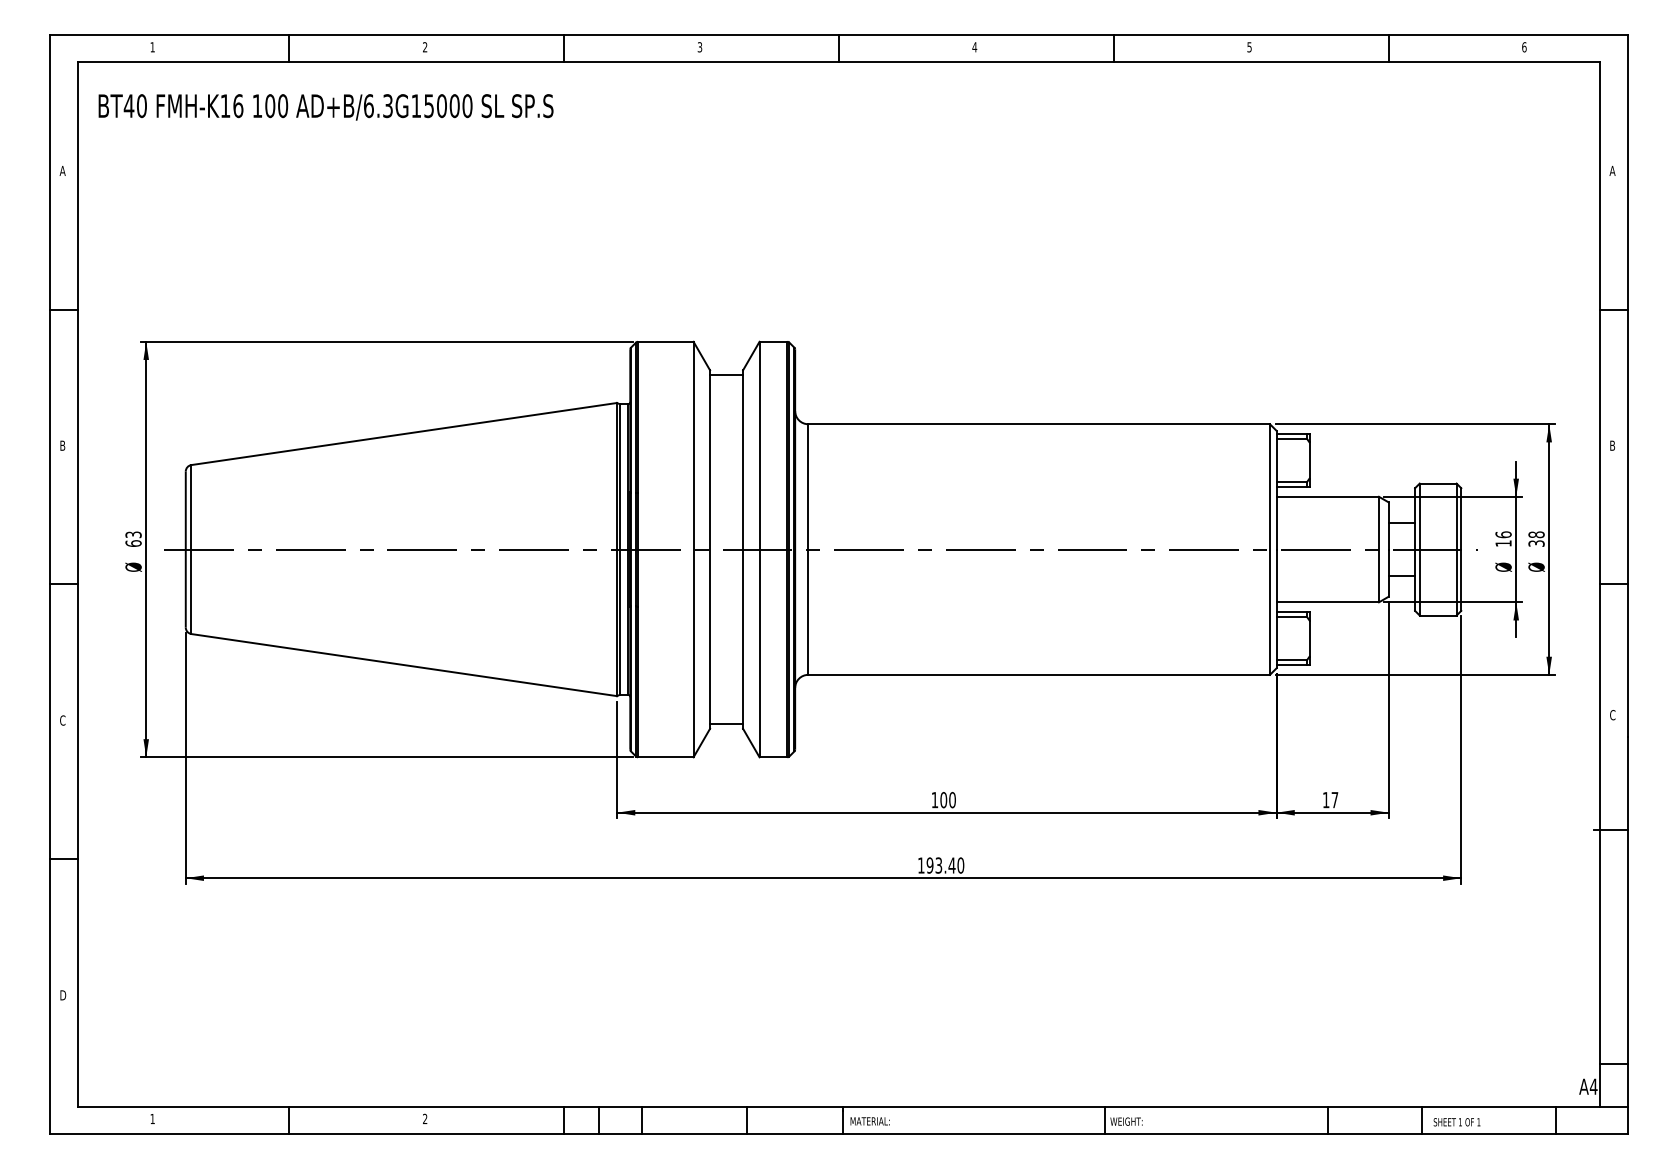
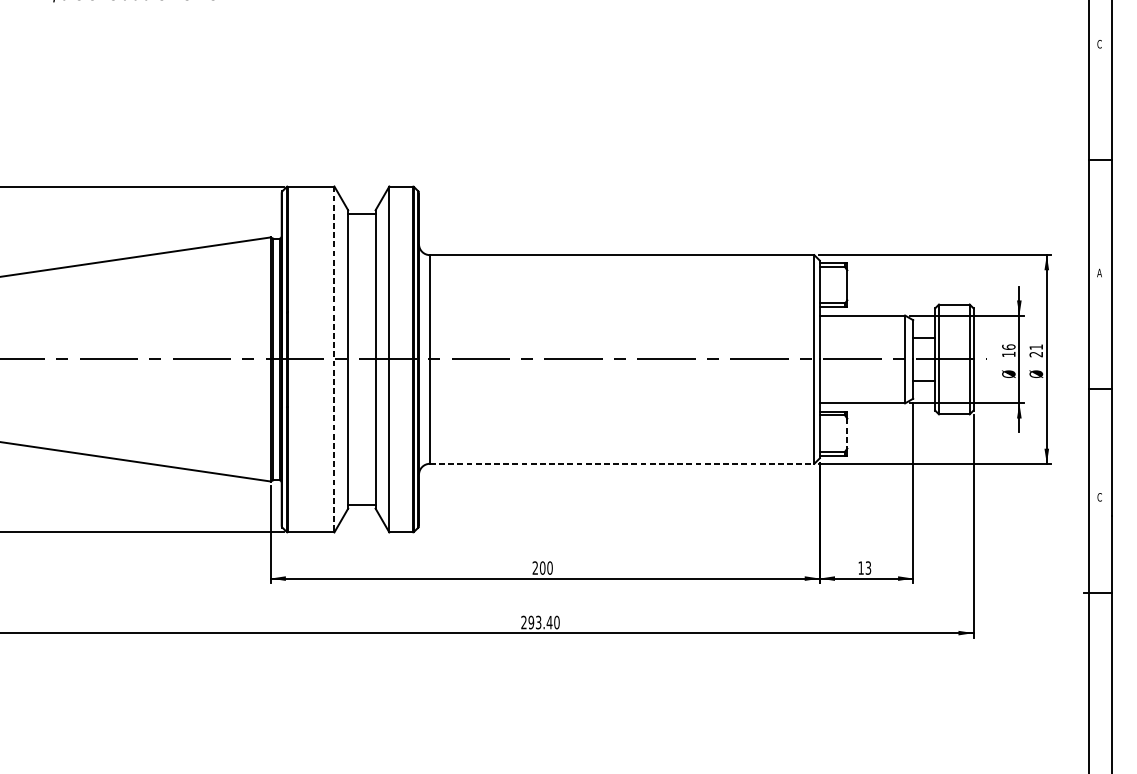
text: (1612, 170) -> (1099, 43), A -> C
text: (1612, 445) -> (1099, 272), B -> A
text: (1536, 538) -> (1036, 350), 38 -> 21
line: (693, 549) -> (334, 359), solid -> dashed
line: (1309, 639) -> (847, 434), solid -> dashed
line: (1039, 674) -> (622, 463), solid -> dashed
text: (934, 799) -> (535, 567), 100 -> 200
text: (1334, 799) -> (868, 567), 17 -> 13
text: (921, 865) -> (524, 622), 193.40 -> 293.40

